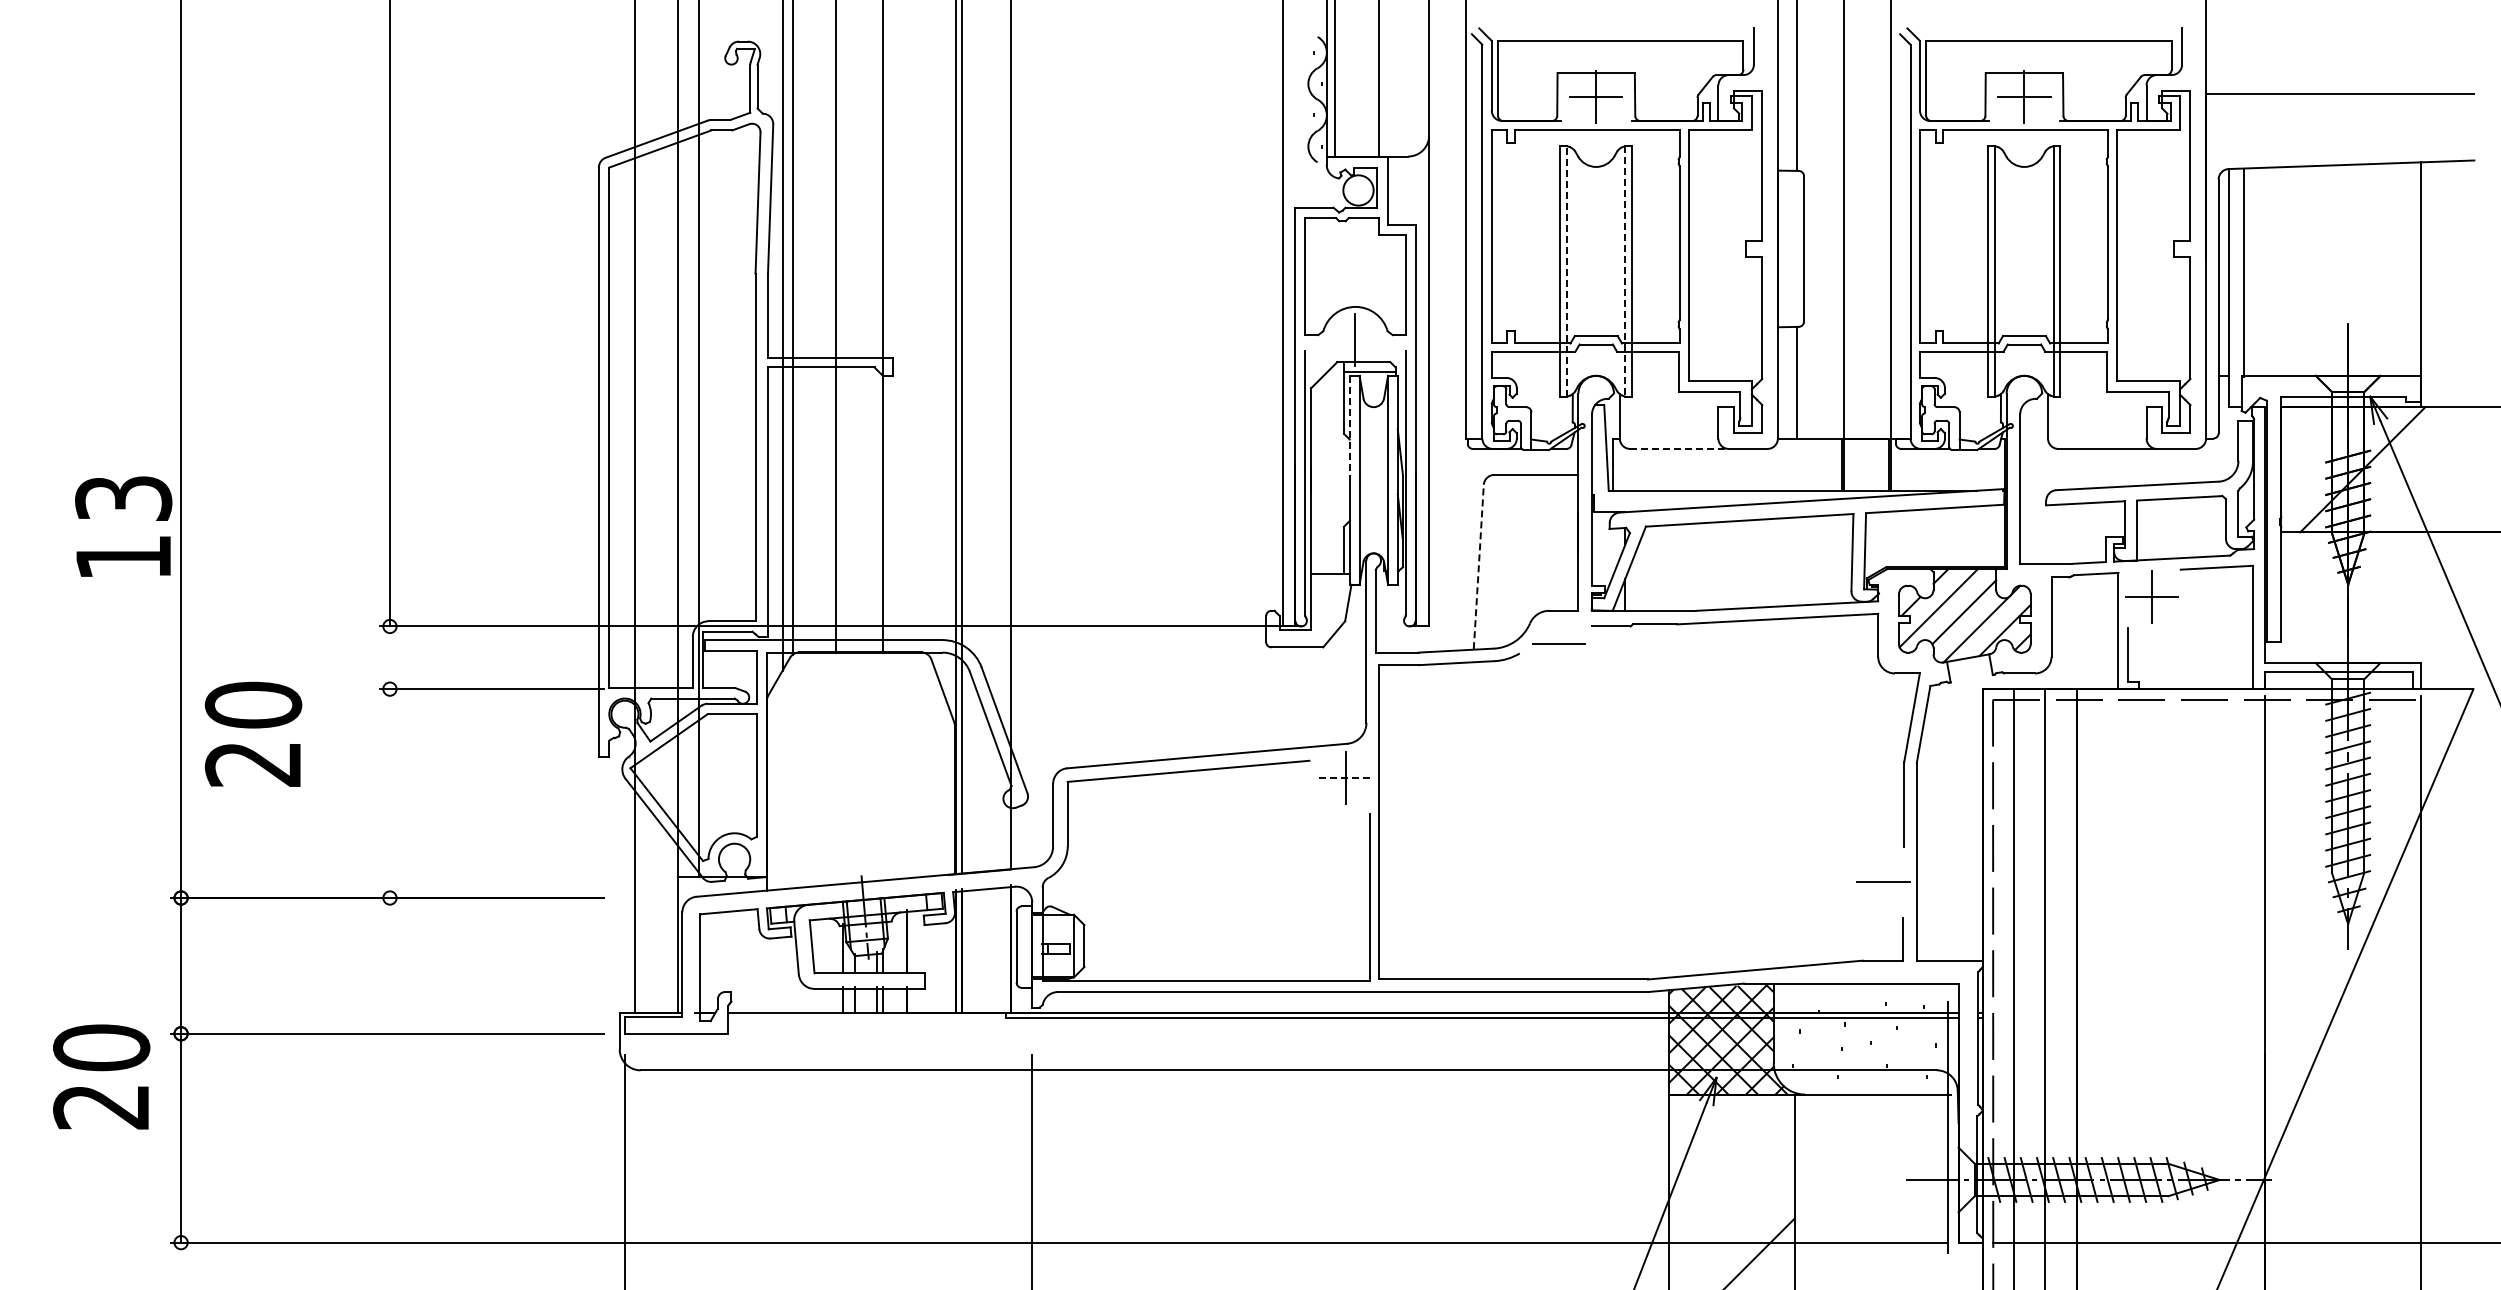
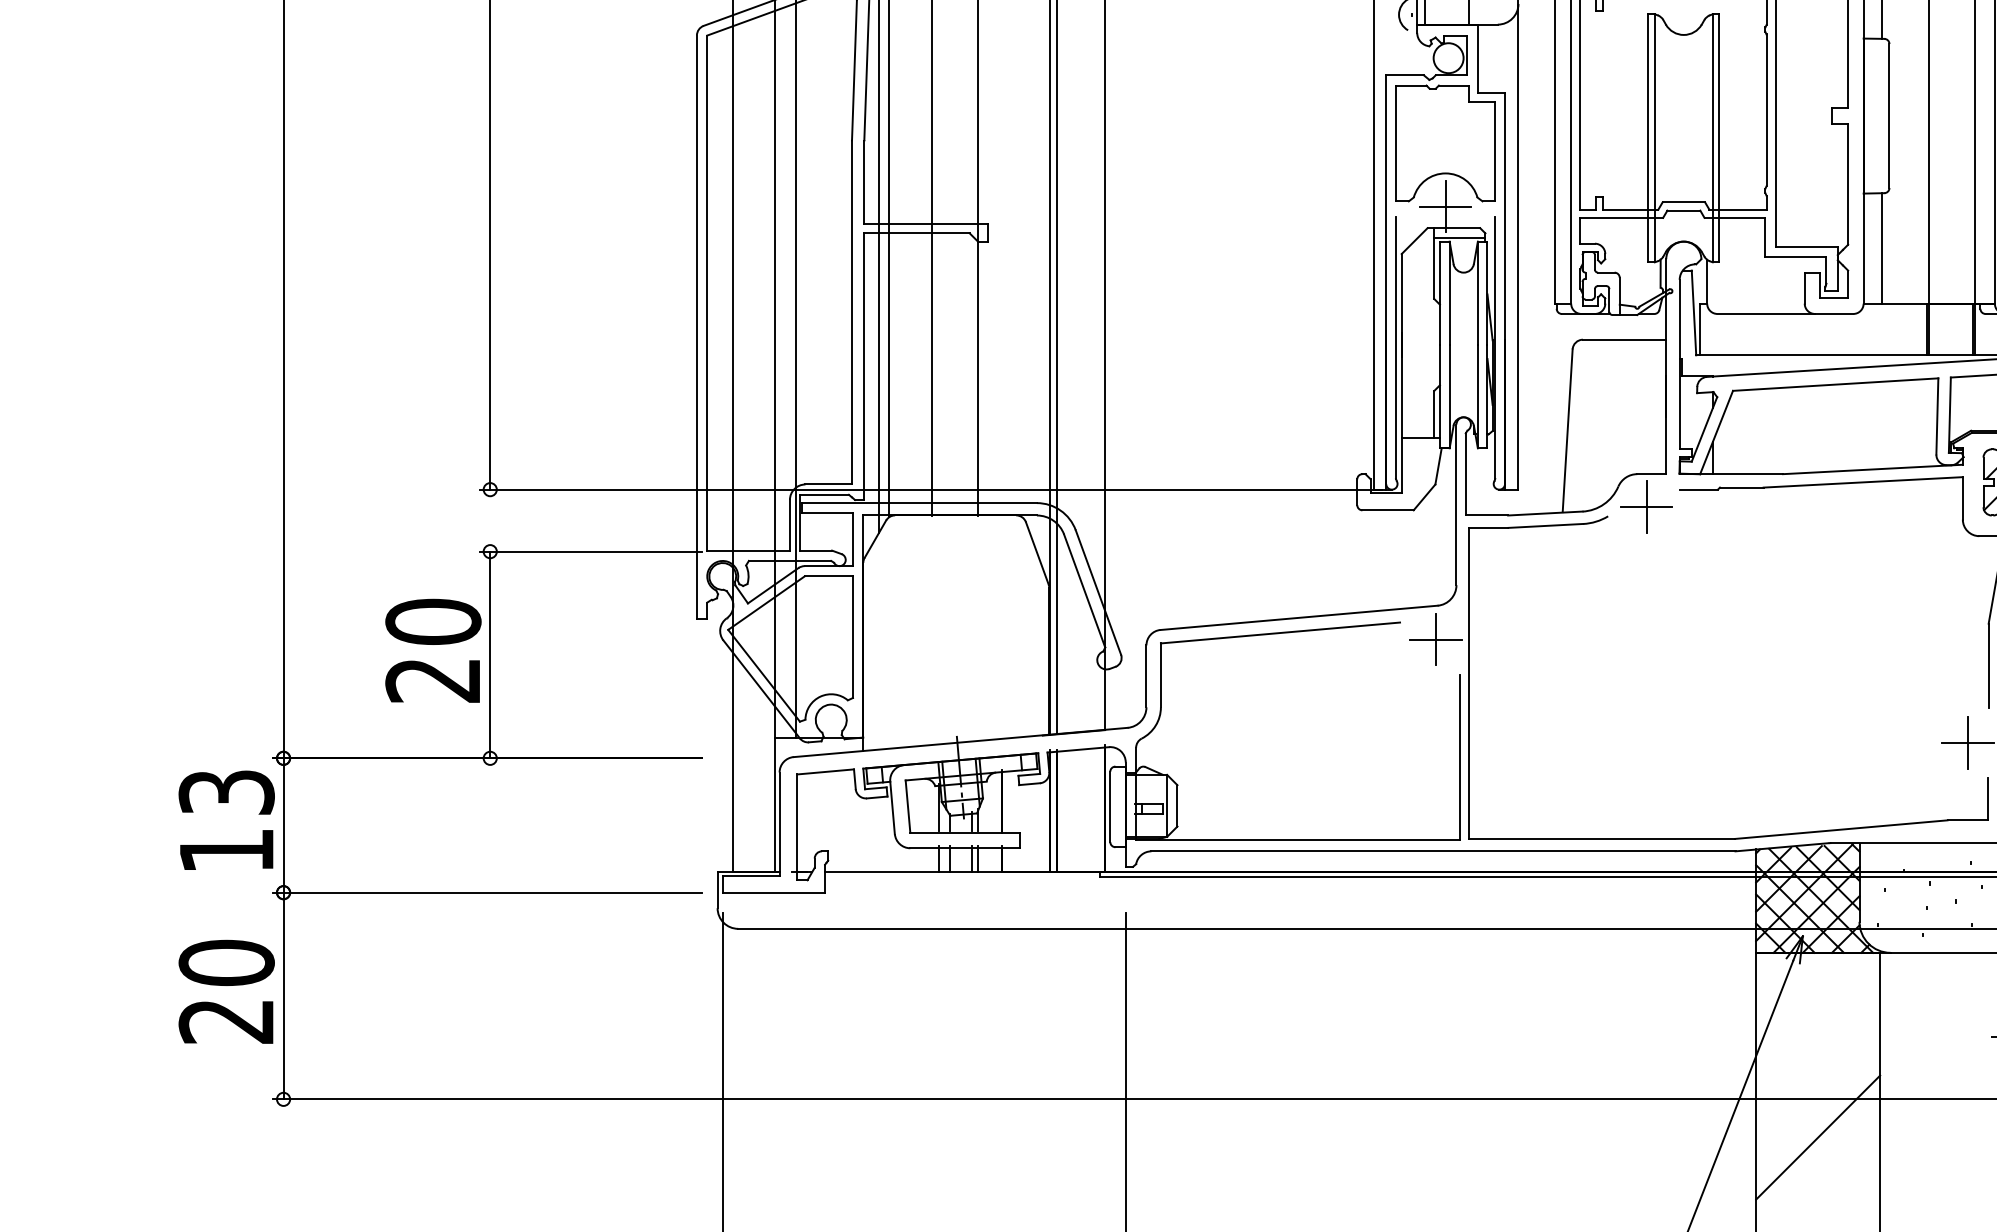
line: (1566, 270) -> (1654, 137), dashed -> solid
line: (1625, 271) -> (1712, 138), dashed -> solid
line: (1355, 340) -> (1445, 206), added
line: (1349, 428) -> (1439, 293), dashed -> solid
line: (1680, 448) -> (1767, 313), dashed -> solid
text: (123, 526) -> (226, 820), moved
line: (1478, 566) -> (1567, 430), dashed -> solid
line: (1558, 644) -> (1646, 507), added
text: (253, 733) -> (433, 649), moved
line: (1346, 777) -> (1436, 639), dashed -> solid
line: (389, 793) -> (489, 654), added
line: (1883, 882) -> (1968, 742), added
text: (101, 1076) -> (226, 991), moved

